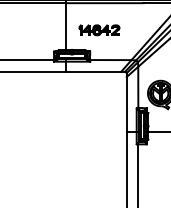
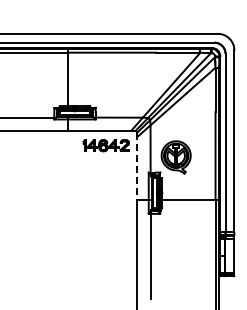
part: (98, 30) -> (105, 145), moved
line: (126, 102) -> (137, 166), solid -> dashed

